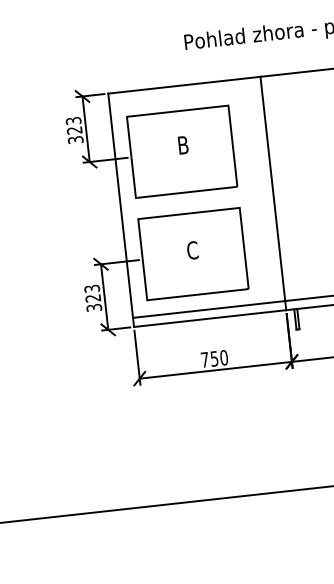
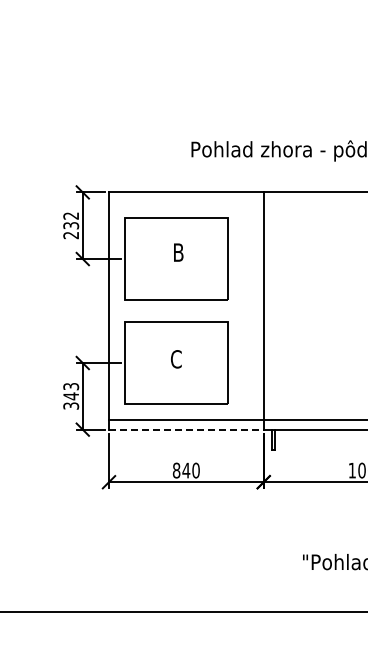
text: (74, 130) -> (71, 225), 323 -> 232
text: (92, 298) -> (70, 396), 323 -> 343
line: (210, 318) -> (186, 429), solid -> dashed
text: (209, 359) -> (181, 470), 750 -> 840

